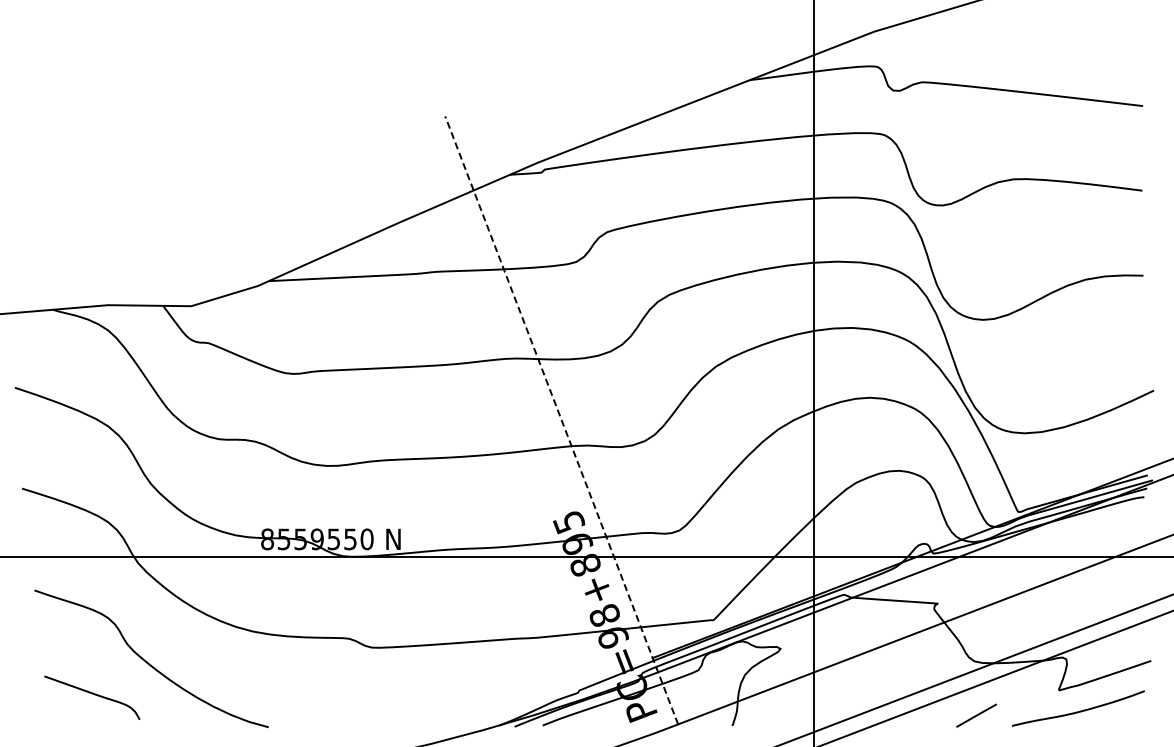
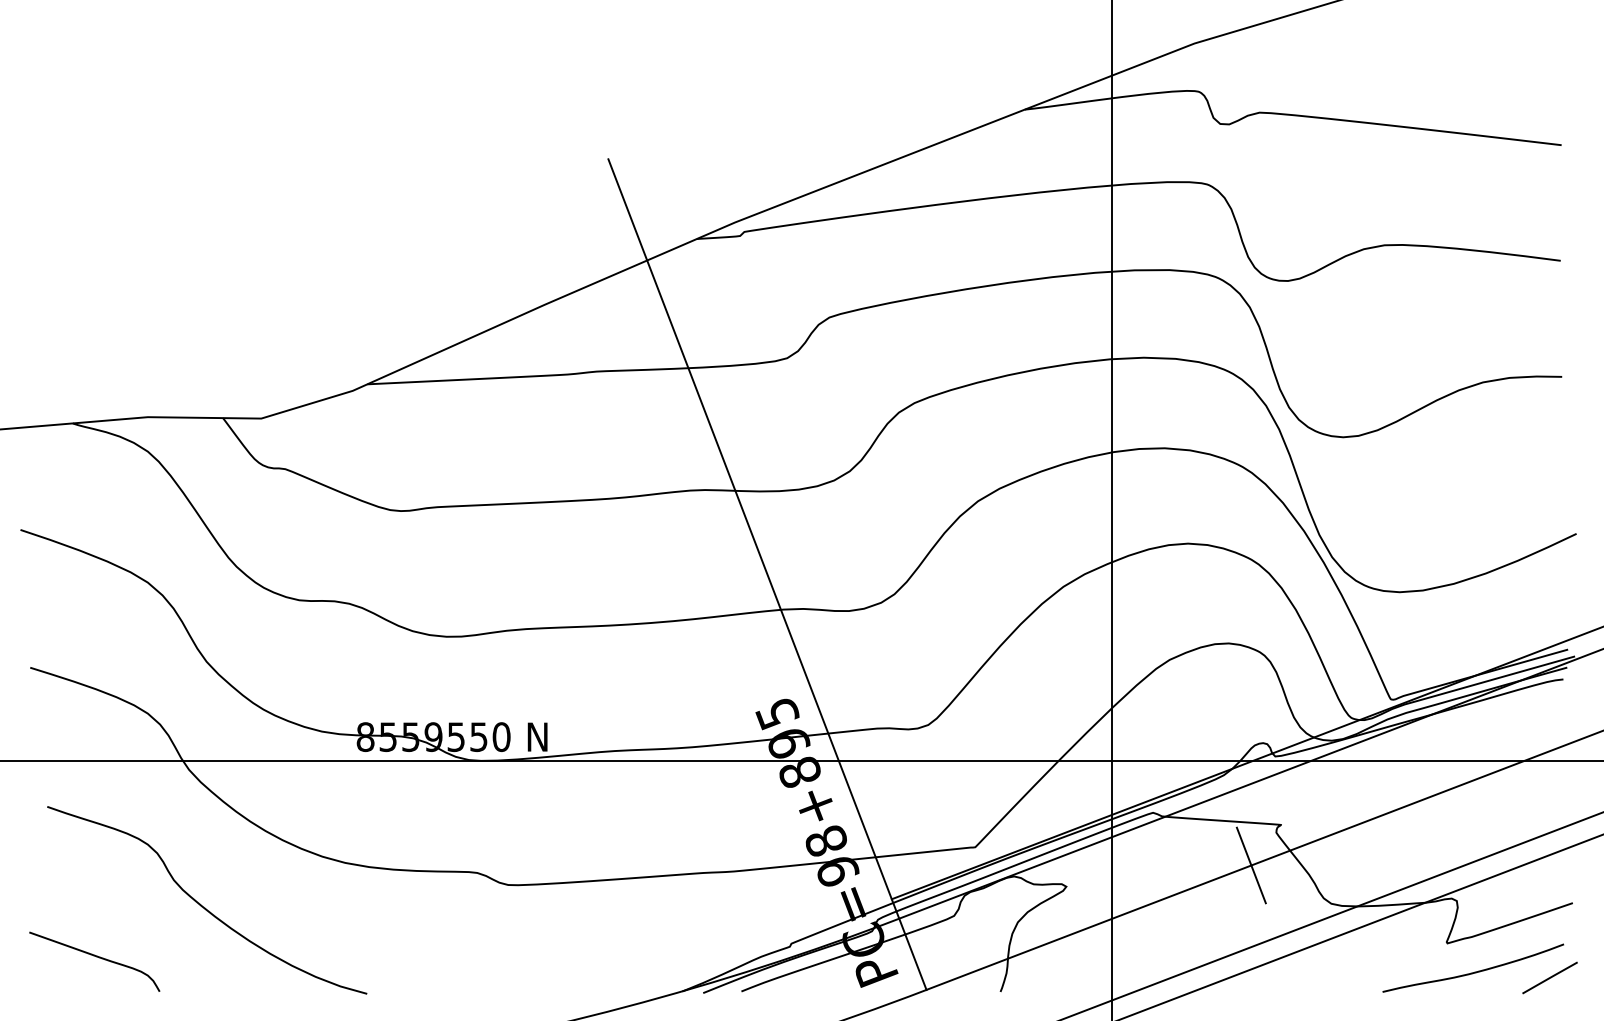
line: (561, 420) -> (767, 574), dashed -> solid
line: (915, 633) -> (1250, 865), added
curve: (94, 695) -> (97, 958), moved
line: (976, 715) -> (1549, 977), moved

